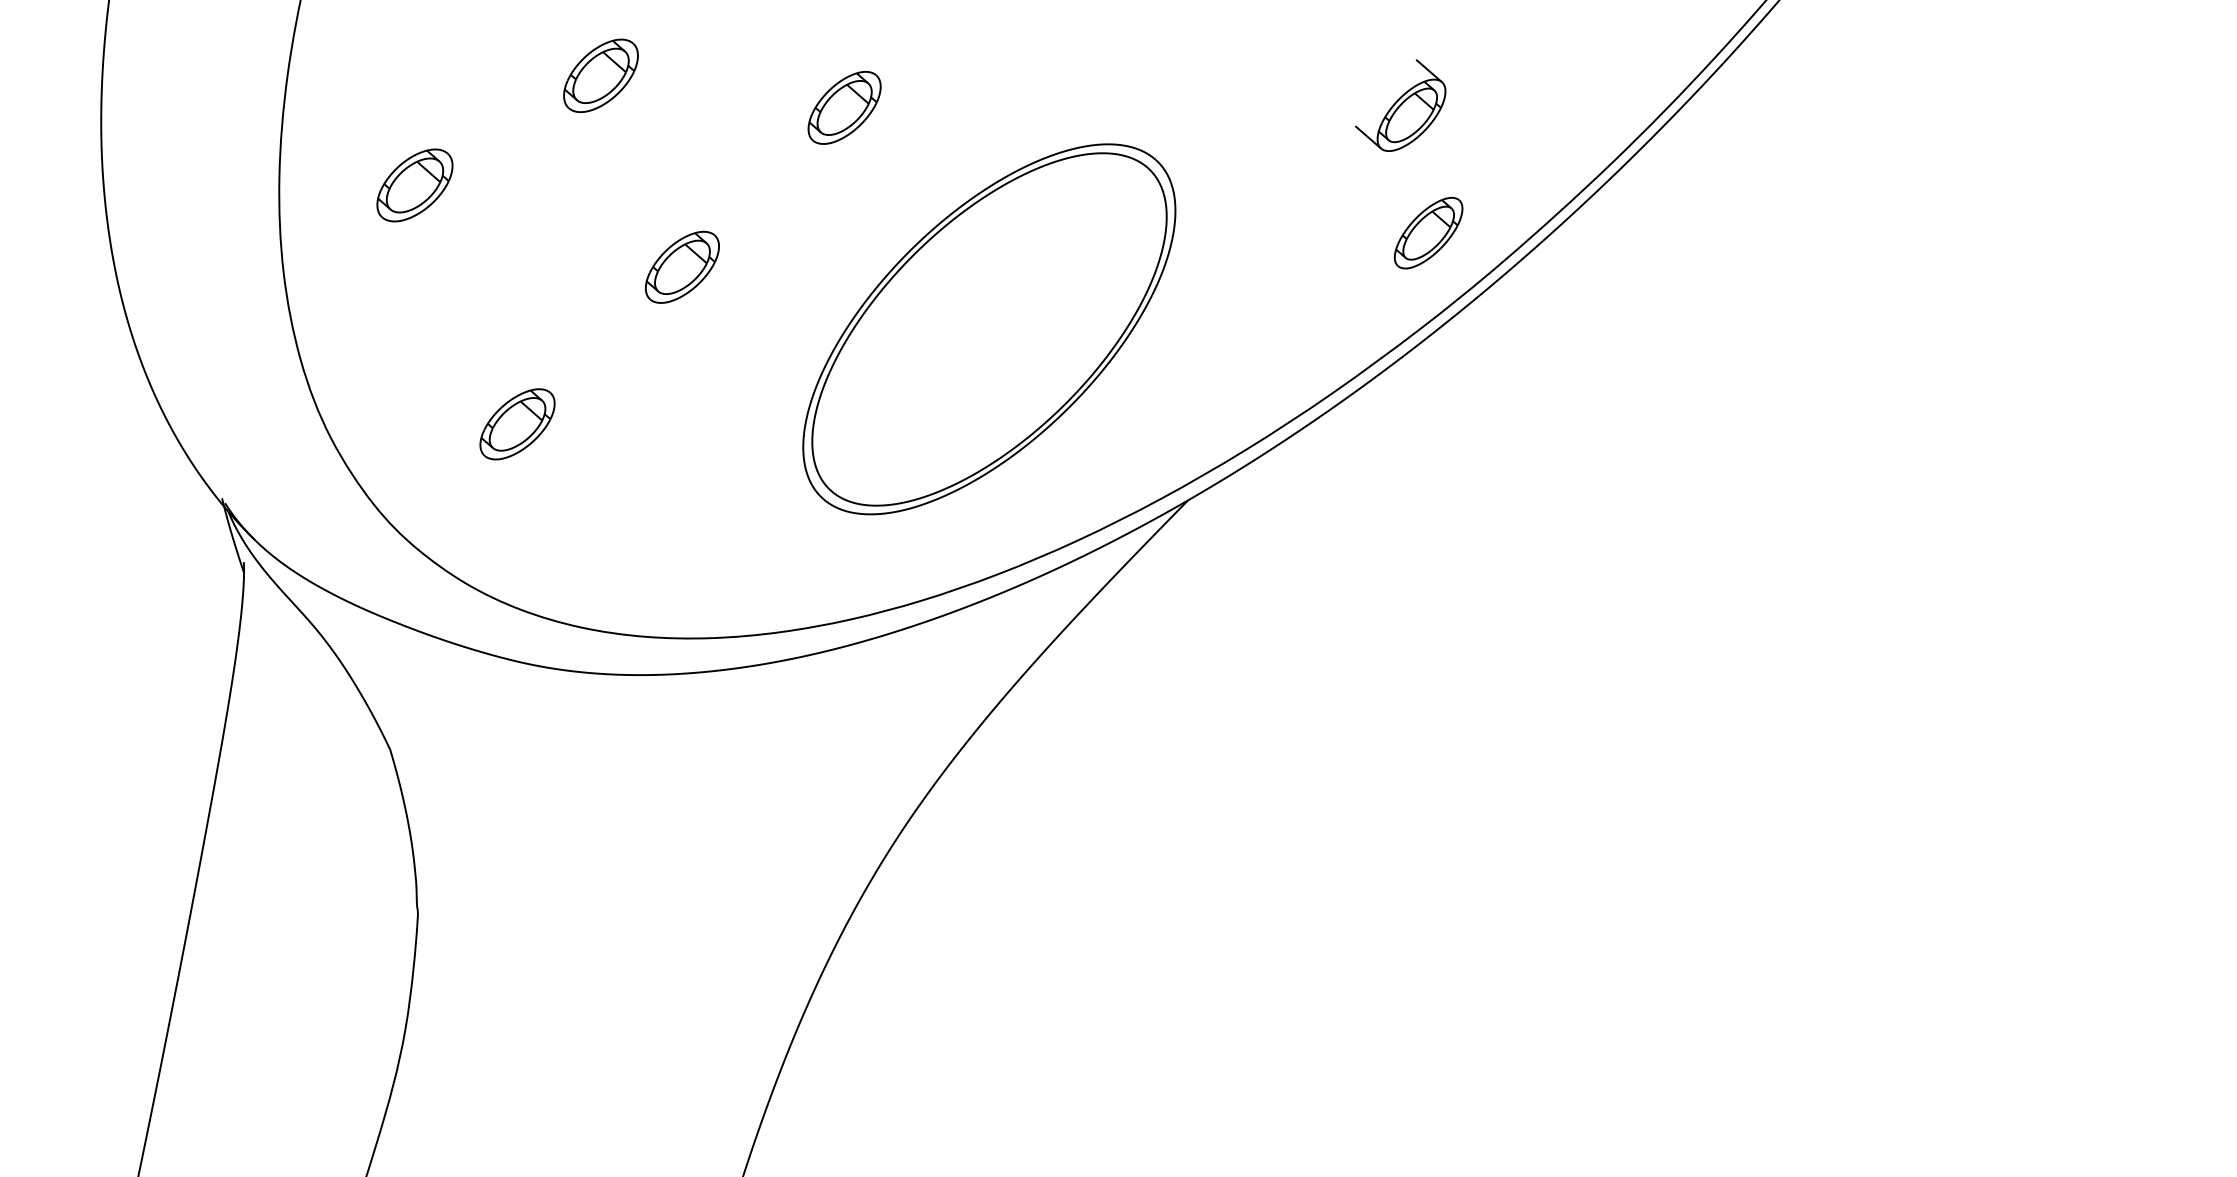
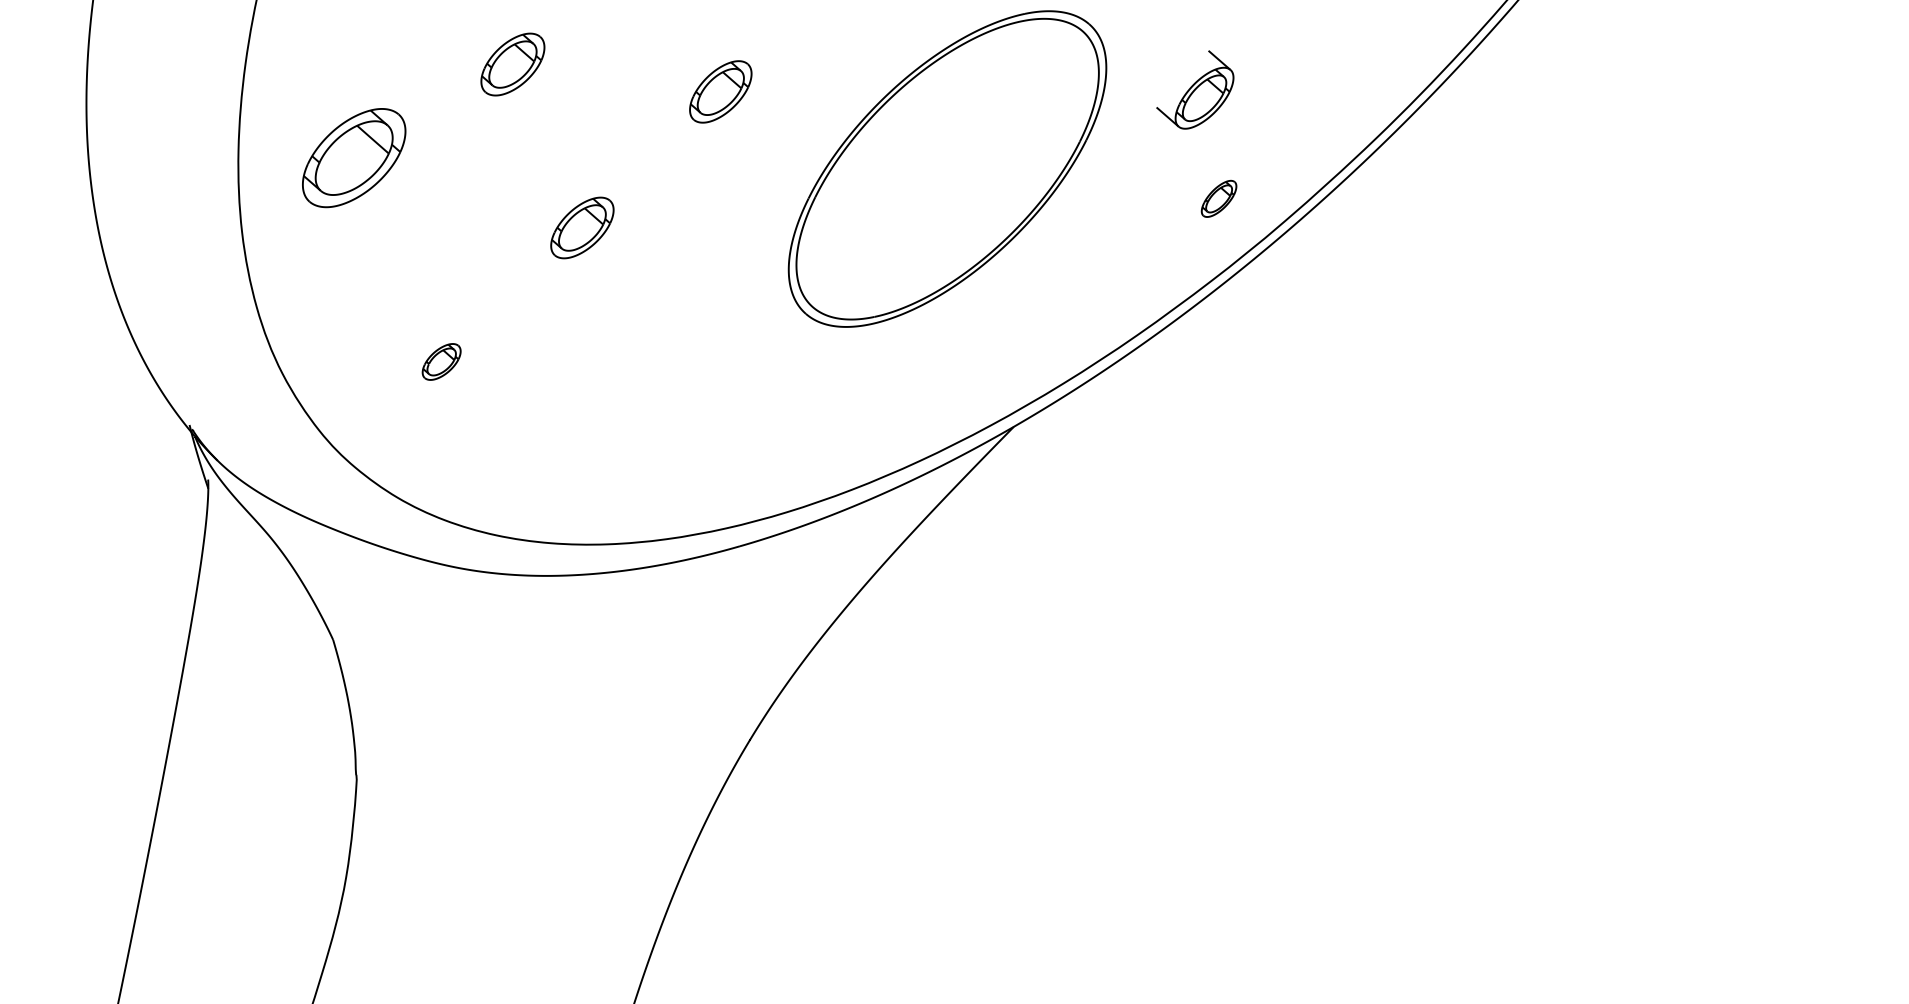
part: (414, 185) -> (353, 158), size x1.6
part: (1428, 233) -> (1219, 199), size x0.6
part: (989, 329) -> (947, 169), moved
part: (517, 424) -> (441, 362), size x0.6

